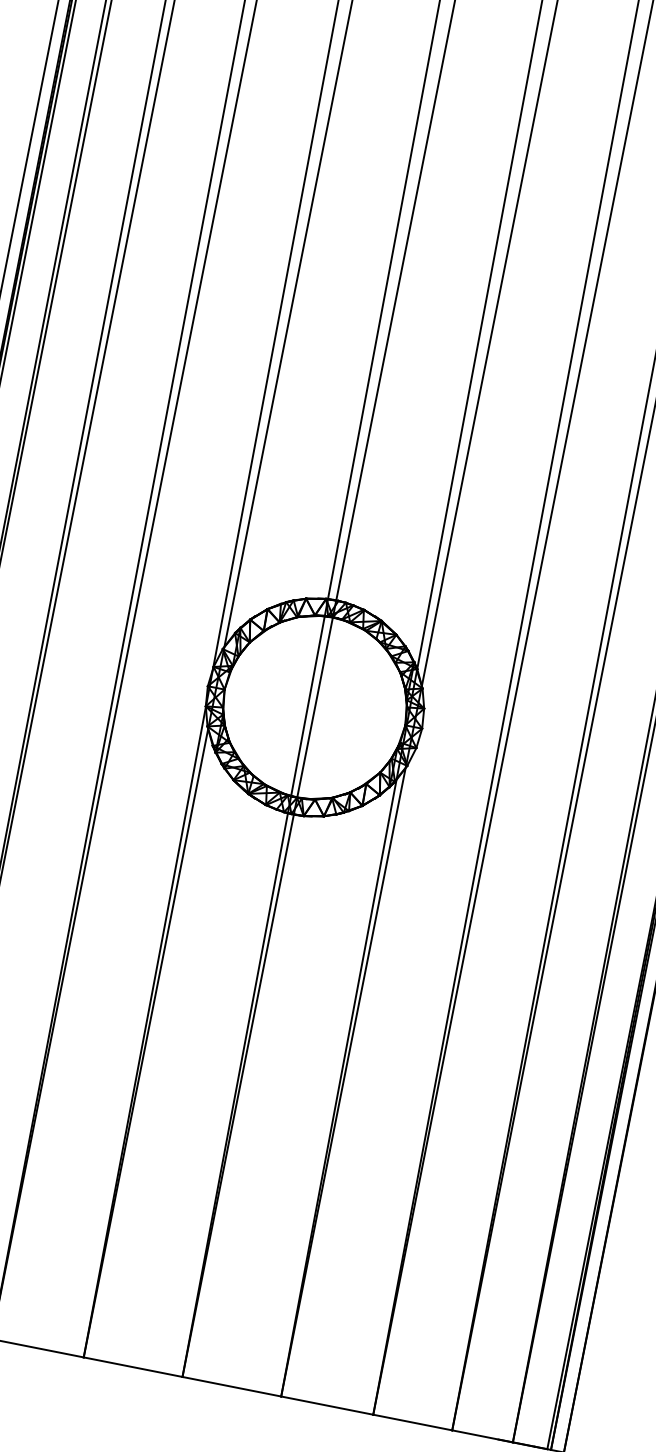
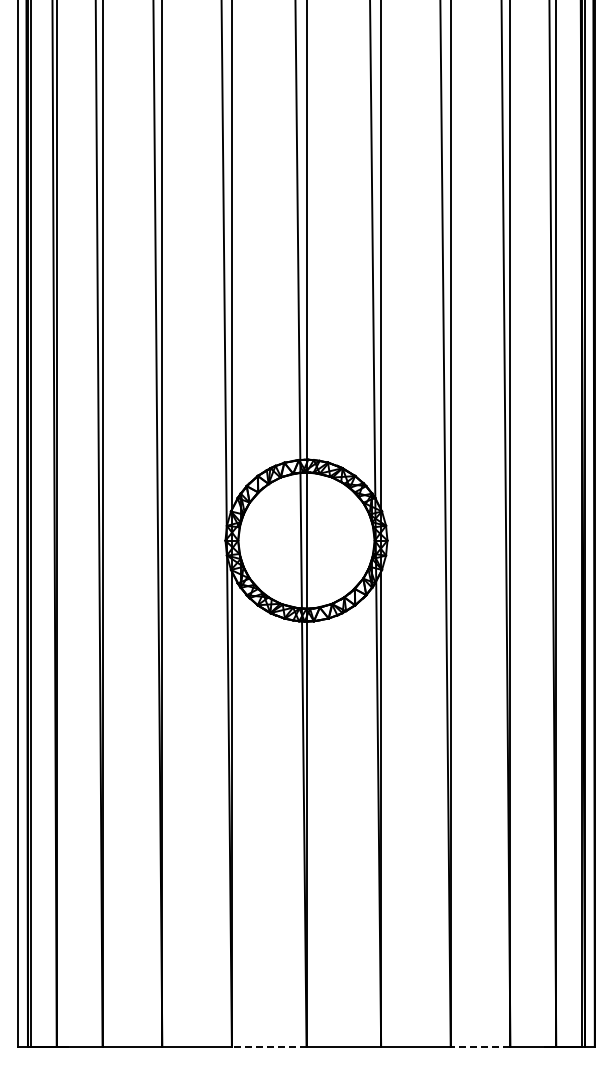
line: (132, 1366) -> (268, 1046), solid -> dashed
line: (412, 1422) -> (480, 1046), solid -> dashed

